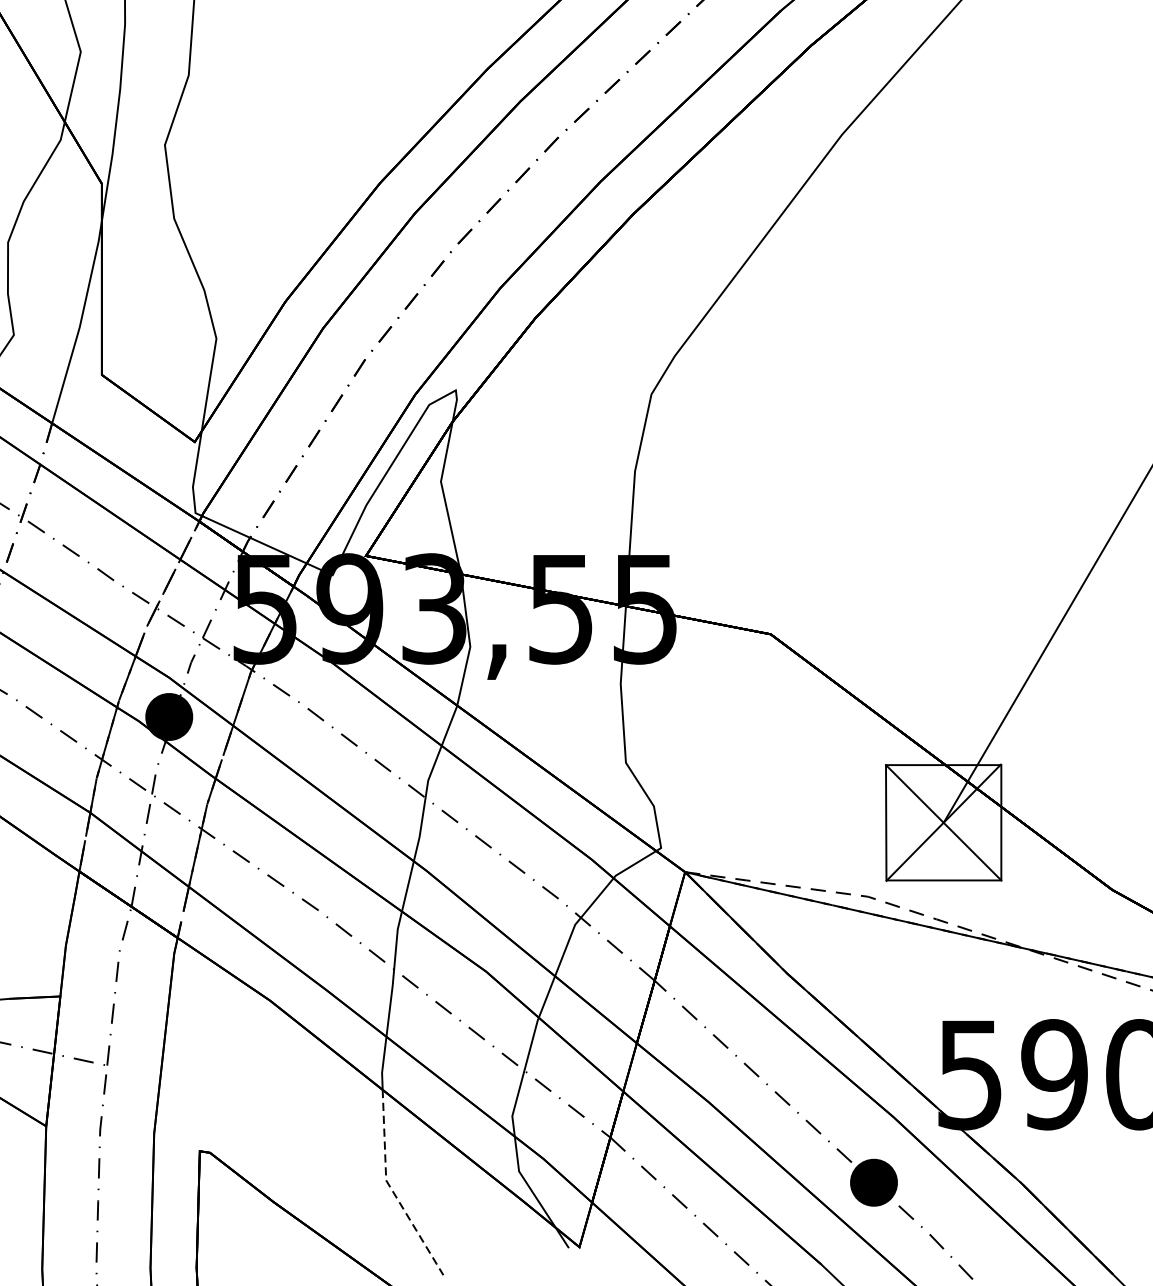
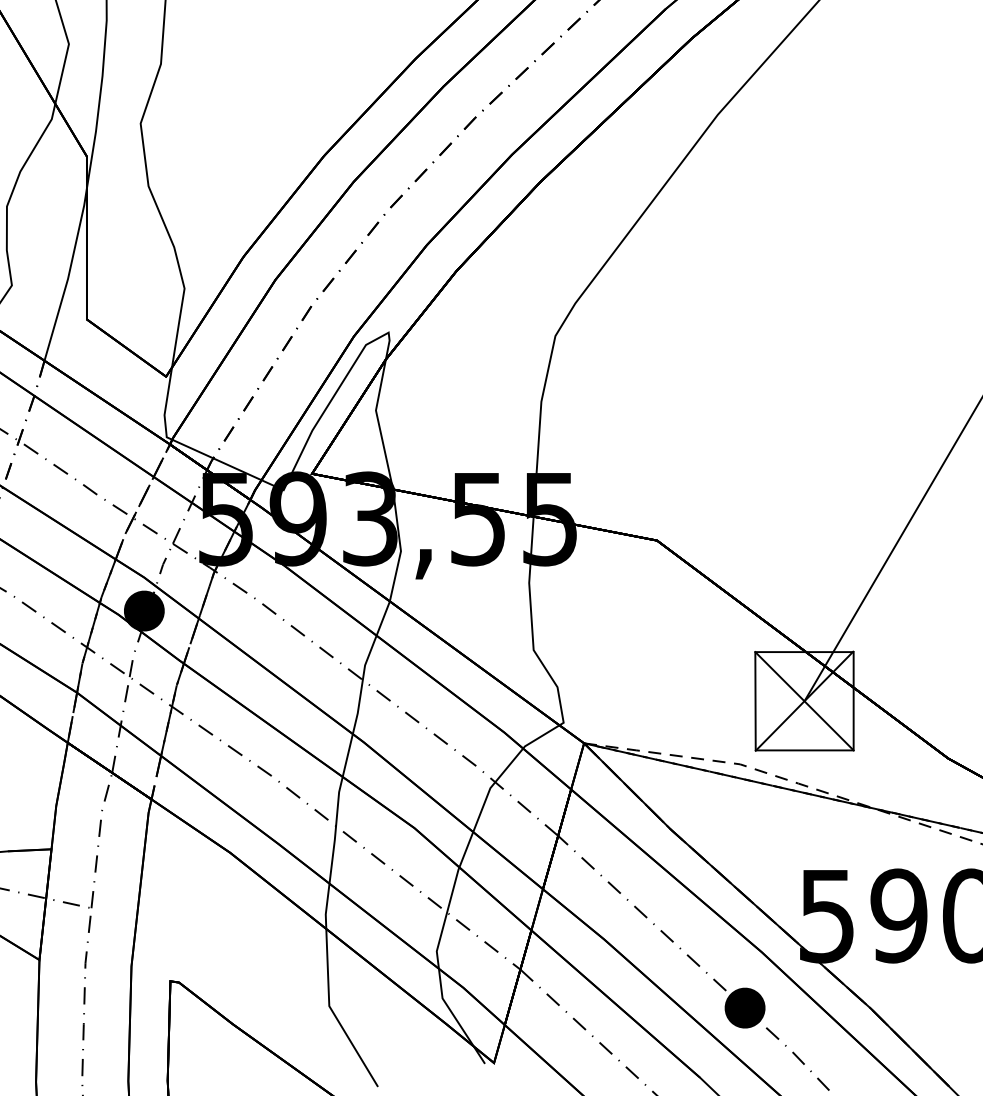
line: (391, 1187) -> (333, 1012), dashed -> solid

